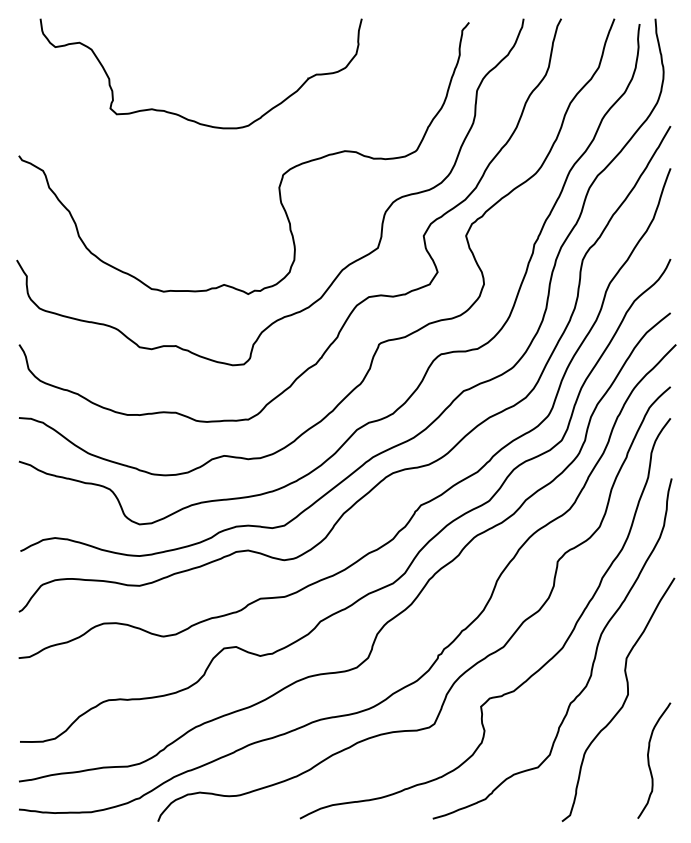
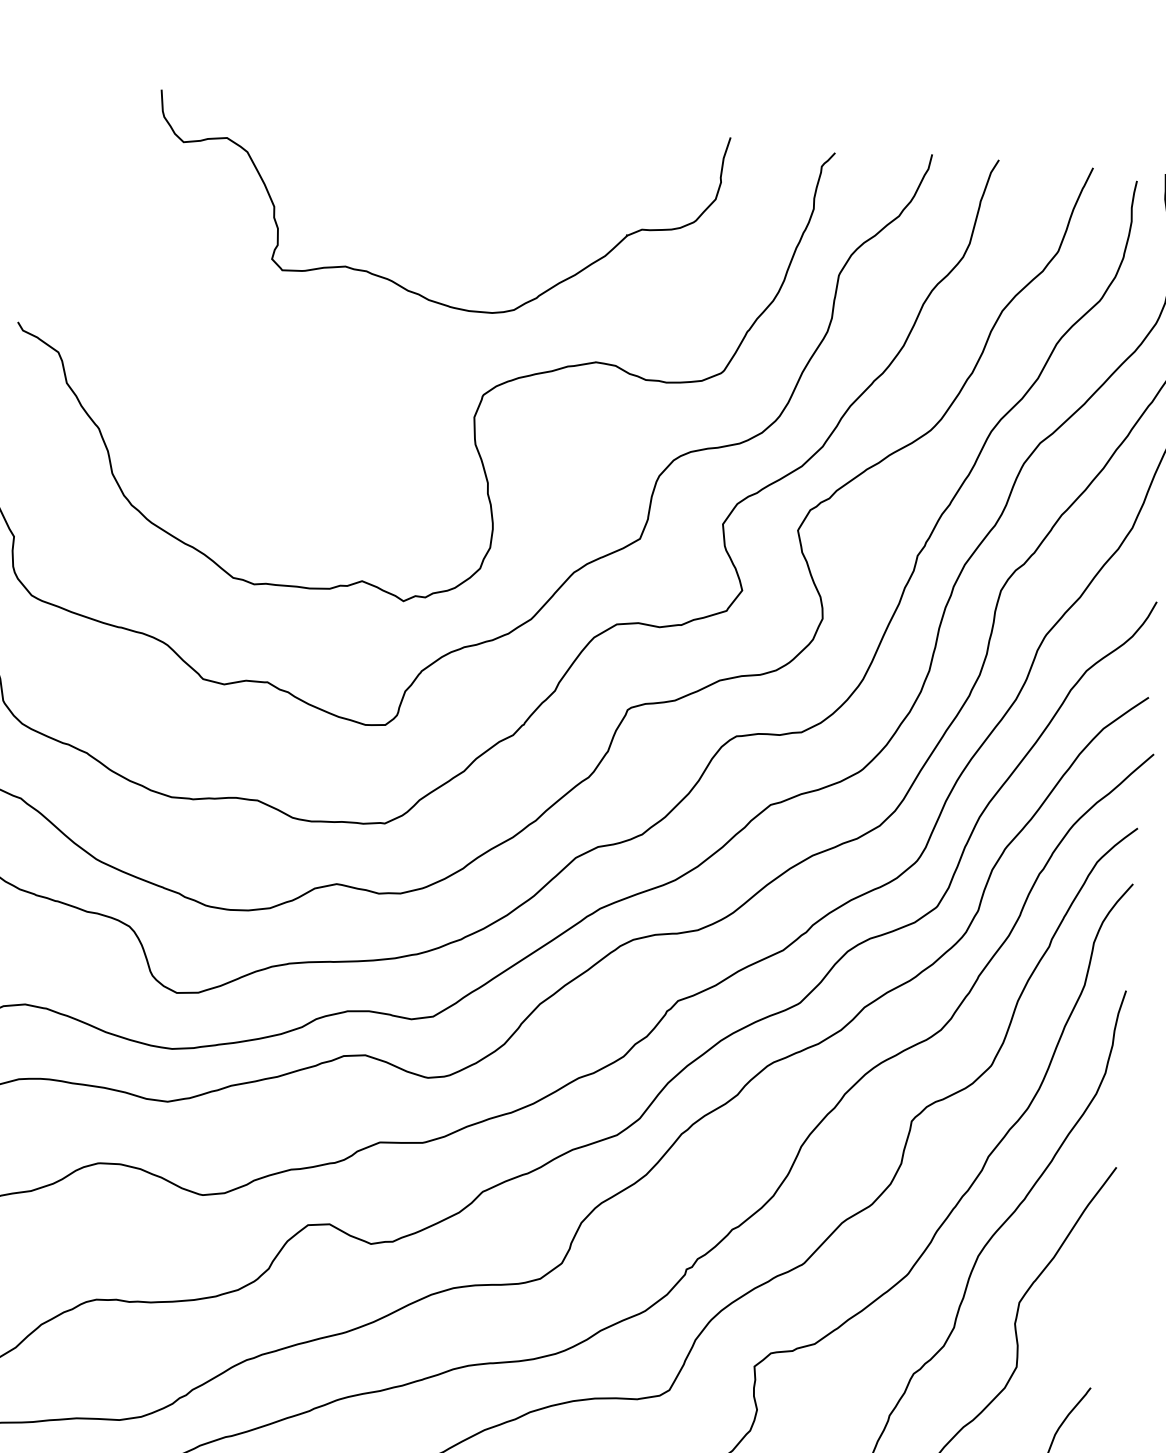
curve: (179, 114) -> (393, 279), moved

